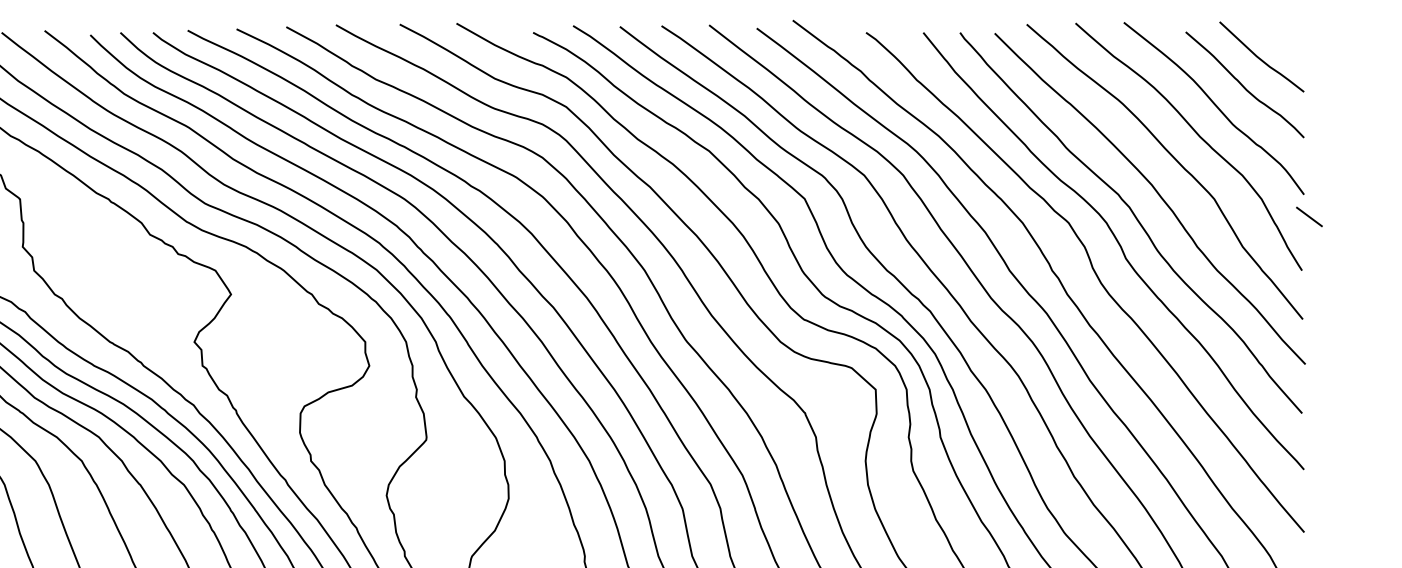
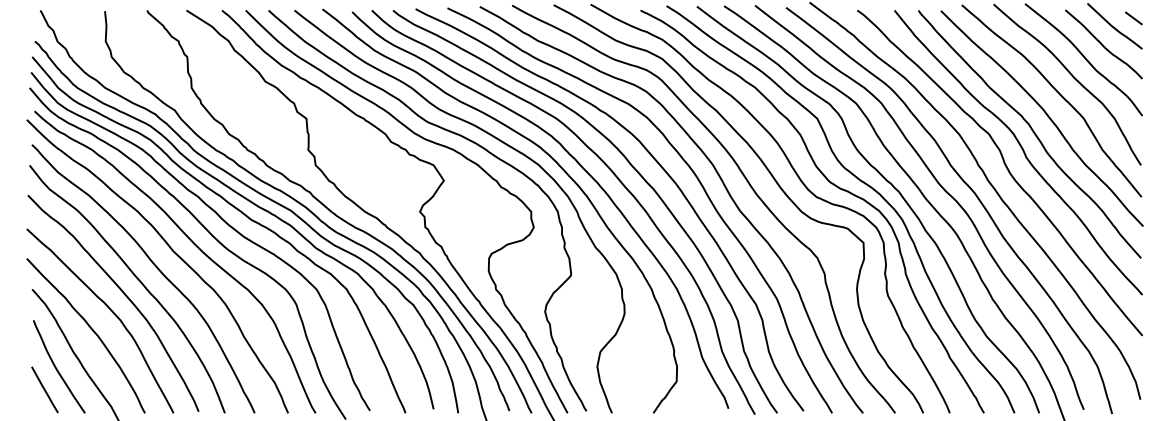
line: (1308, 217) -> (1133, 18), moved

